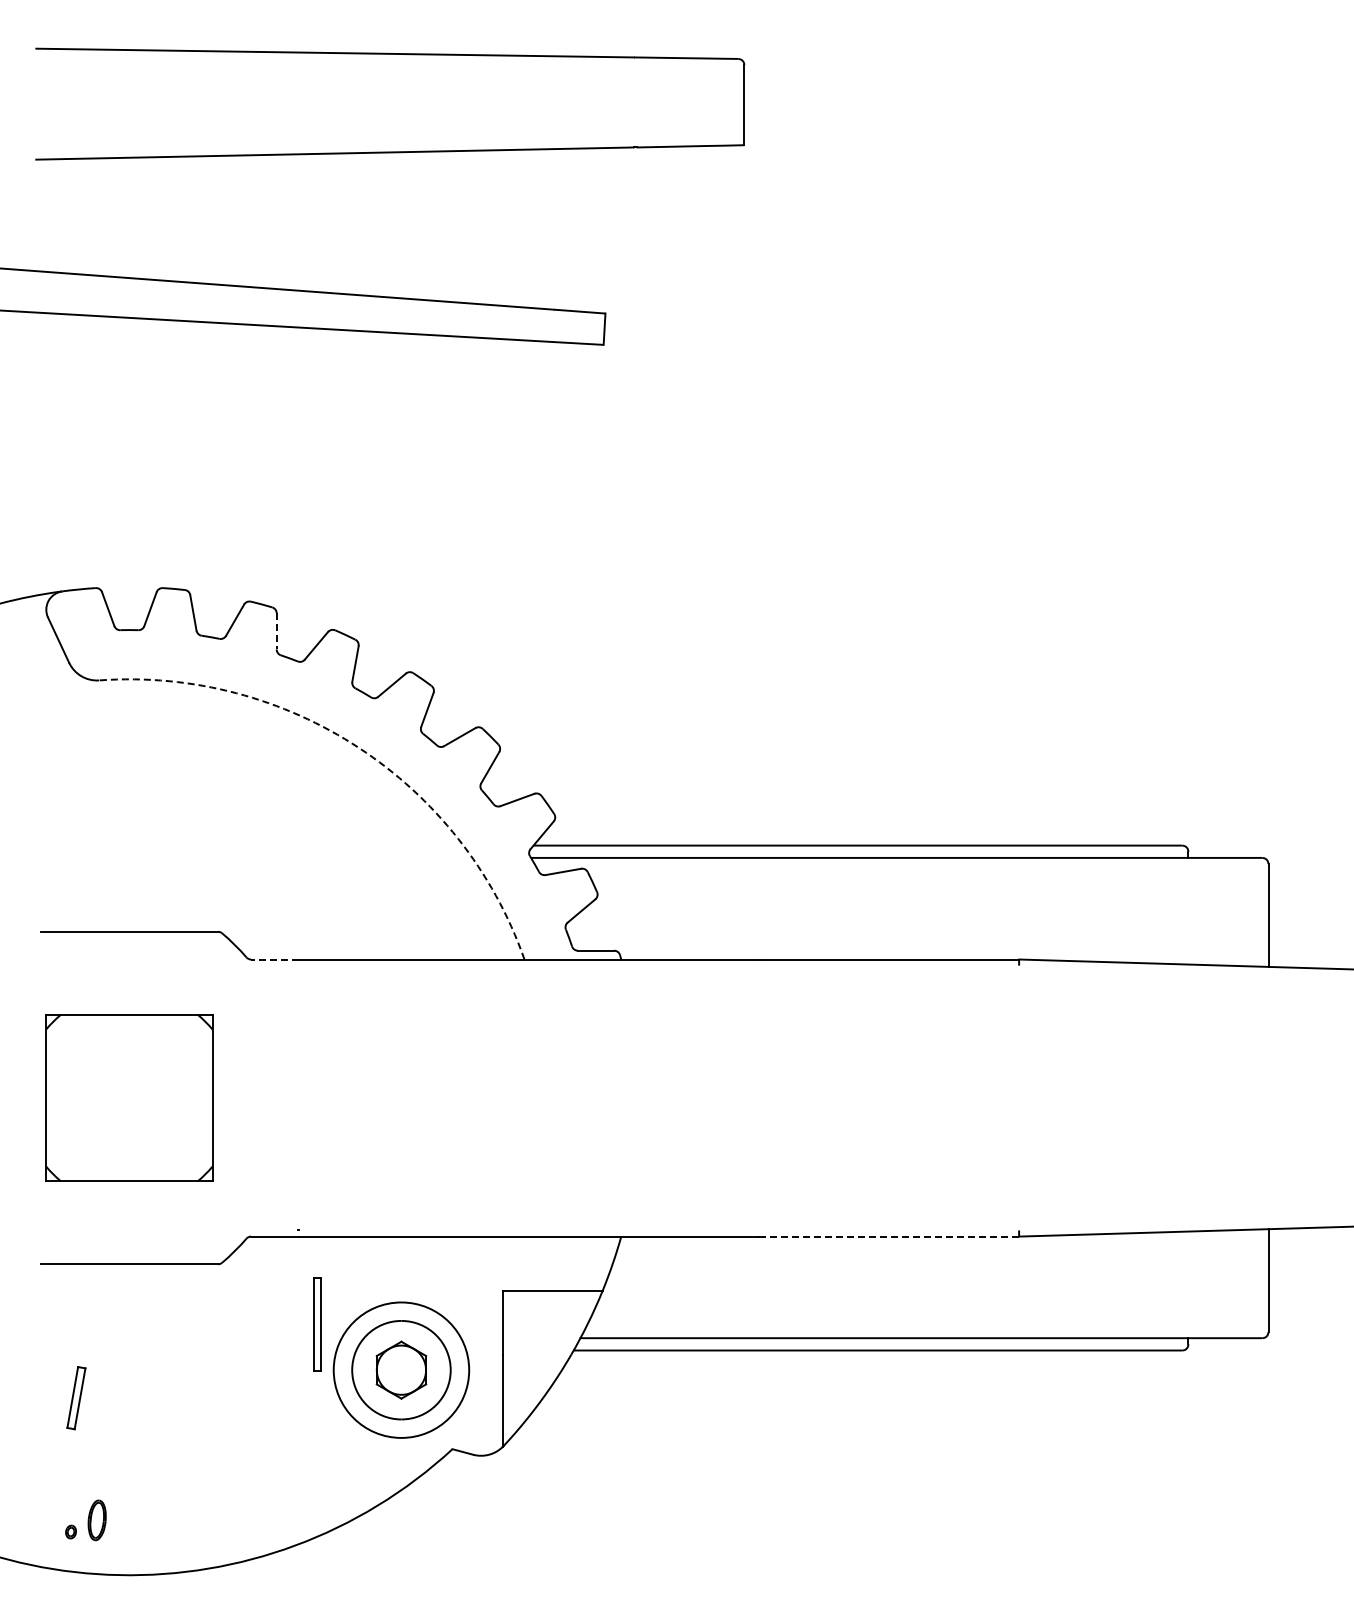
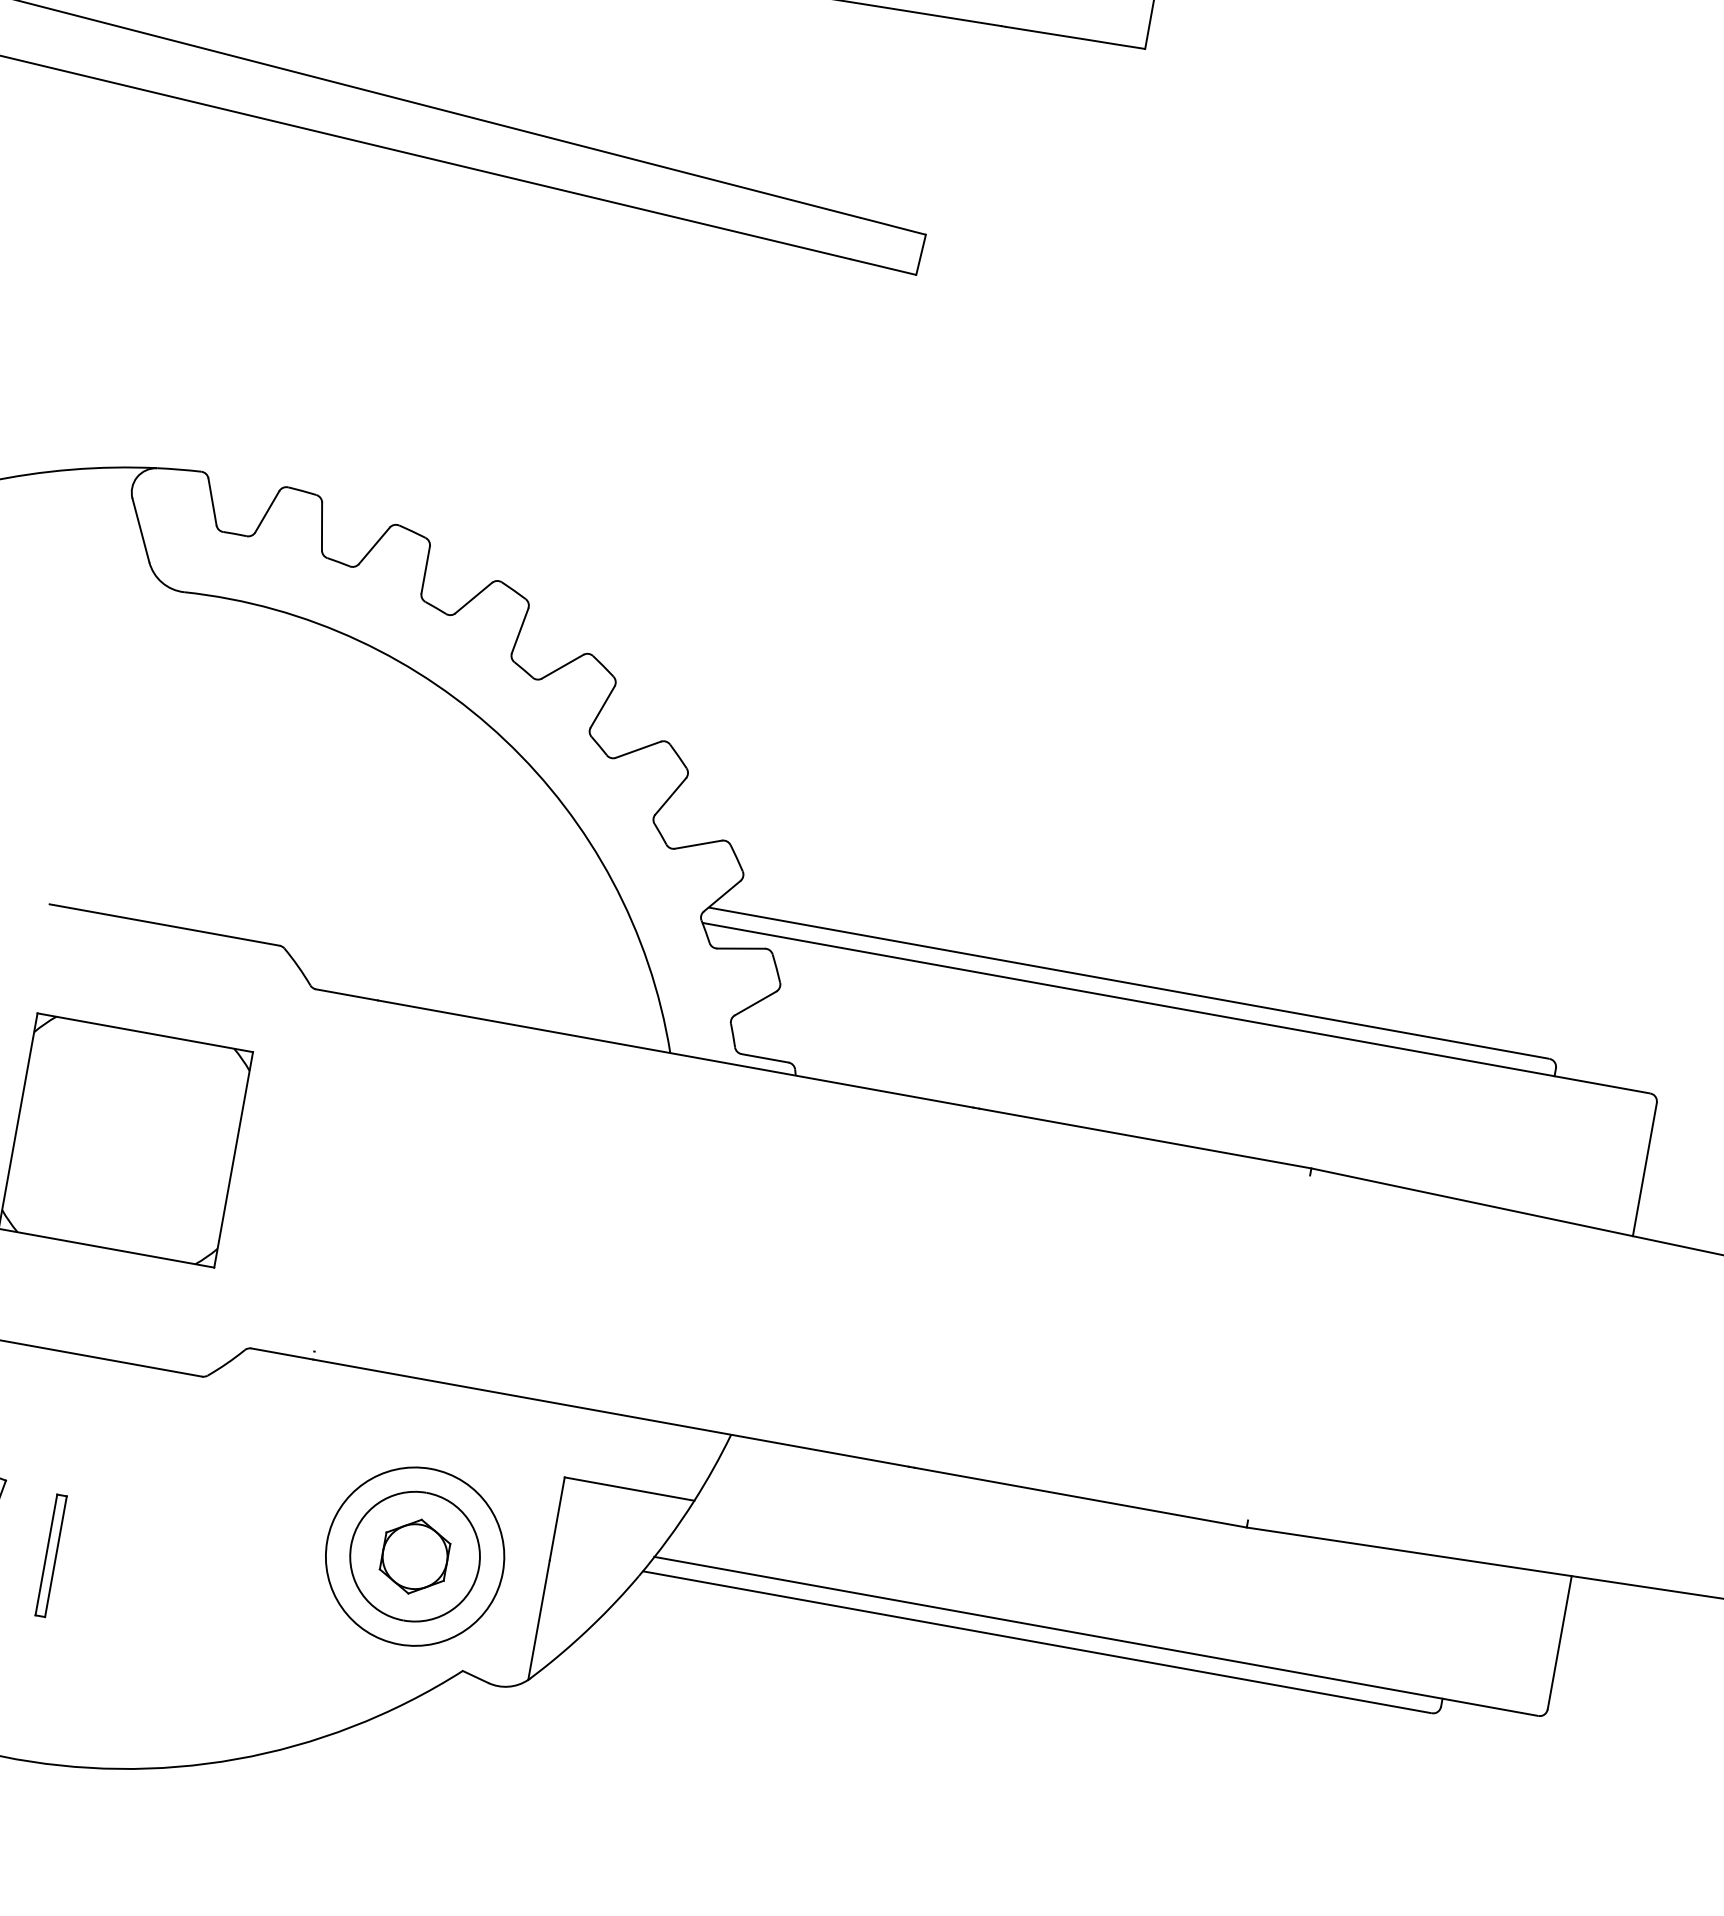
line: (276, 631) -> (425, 570), dashed -> solid
arc: (359, 748) -> (505, 741), dashed -> solid
line: (274, 959) -> (346, 994), dashed -> solid
line: (890, 1236) -> (1080, 1497), dashed -> solid
part: (317, 1324) -> (51, 1555), moved

